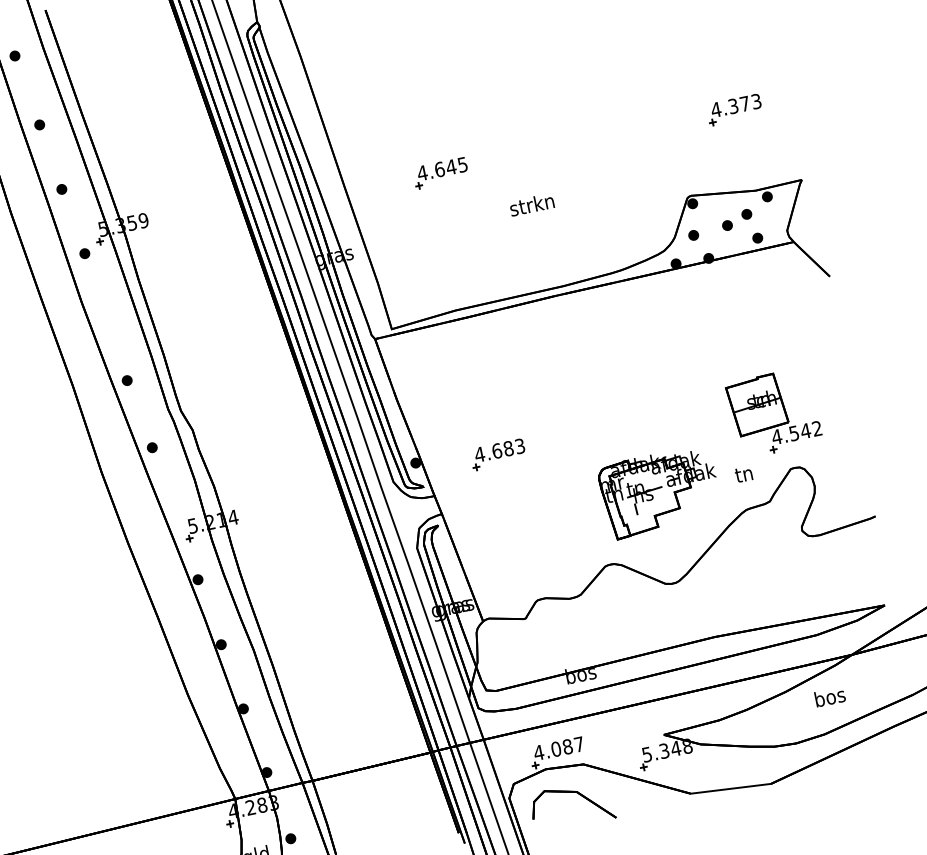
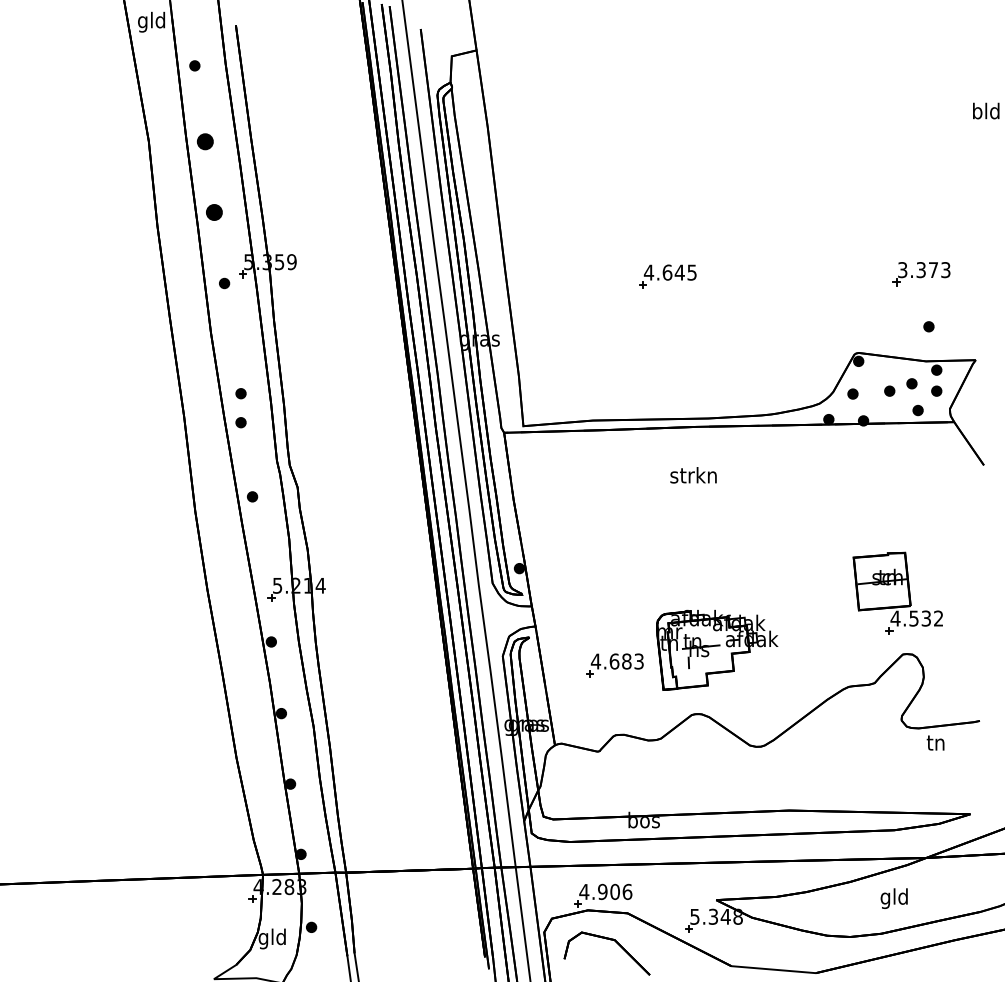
text: (716, 110) -> (902, 270), 4.373 -> 3.373
part: (39, 124) -> (205, 141), size x1.6
part: (751, 157) -> (928, 326), added
part: (440, 173) -> (667, 276), moved
part: (61, 189) -> (214, 212), size x1.6
text: (531, 204) -> (693, 475), moved
part: (771, 215) -> (936, 390), added
part: (121, 353) -> (240, 393), added
text: (805, 430) -> (926, 618), 4.542 -> 4.532
part: (497, 454) -> (614, 665), moved
text: (743, 474) -> (935, 742), moved
part: (660, 491) -> (717, 649), moved
text: (830, 698) -> (894, 898), bos -> gld
text: (567, 746) -> (615, 891), 4.087 -> 4.906

